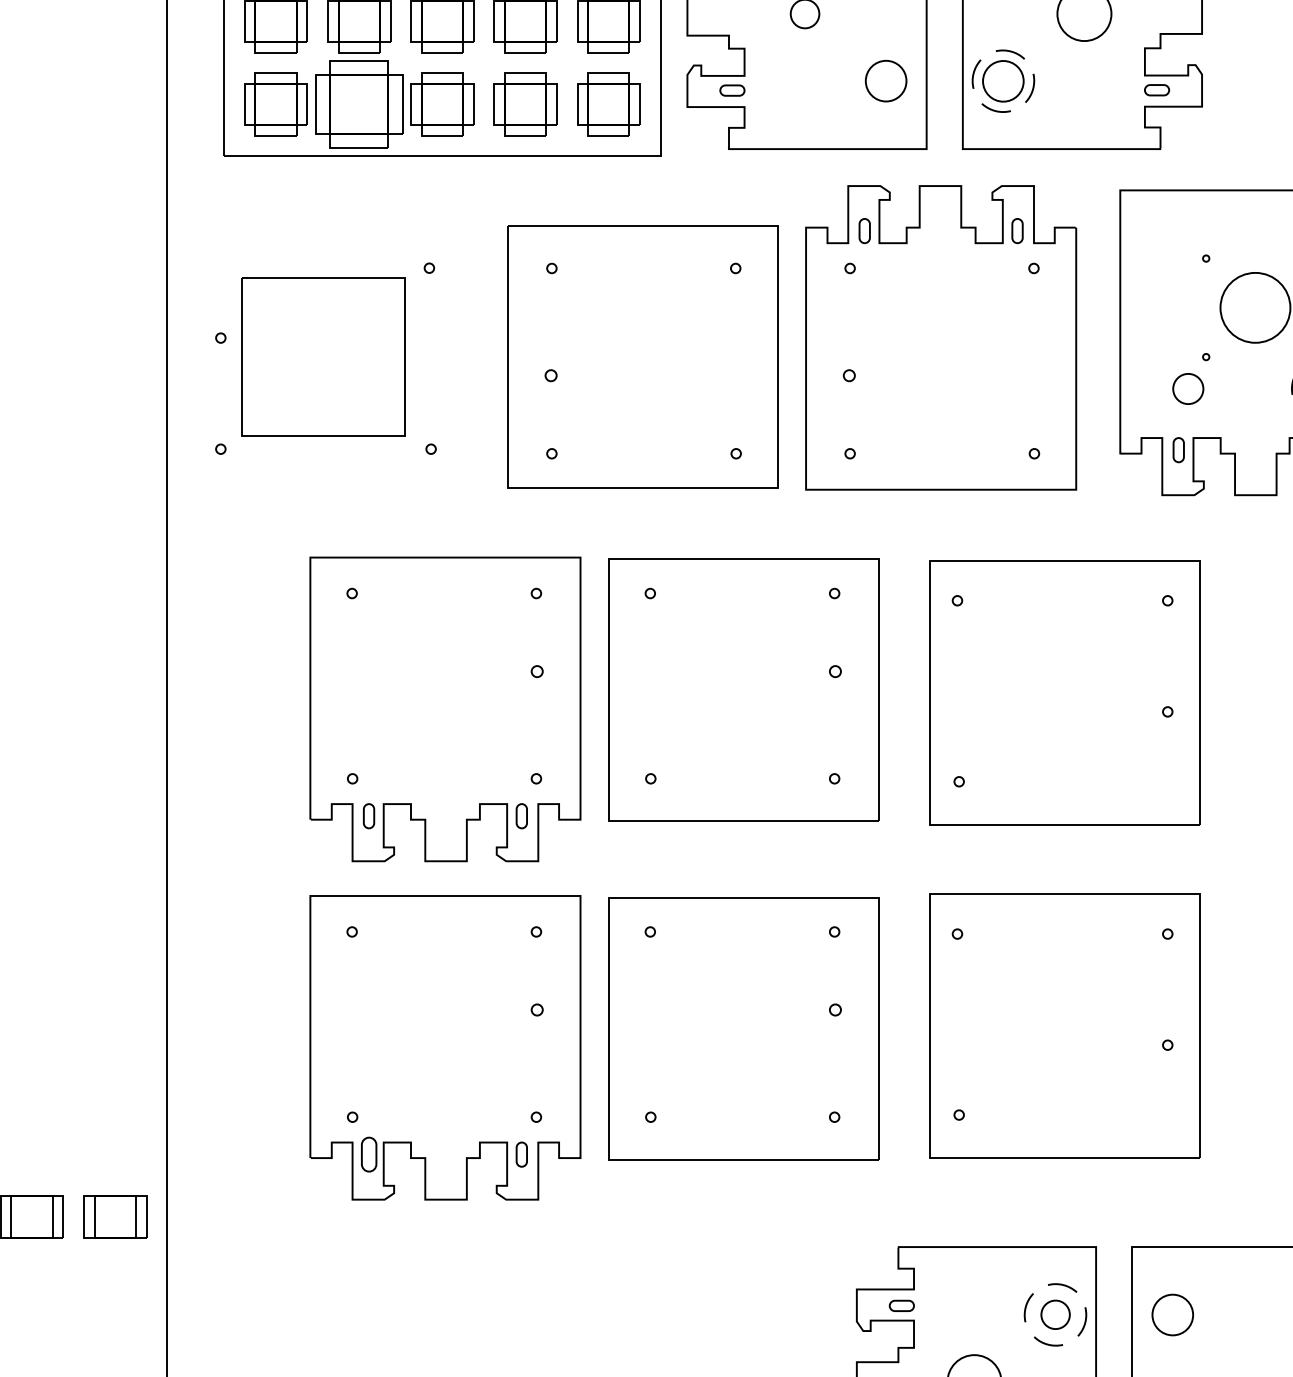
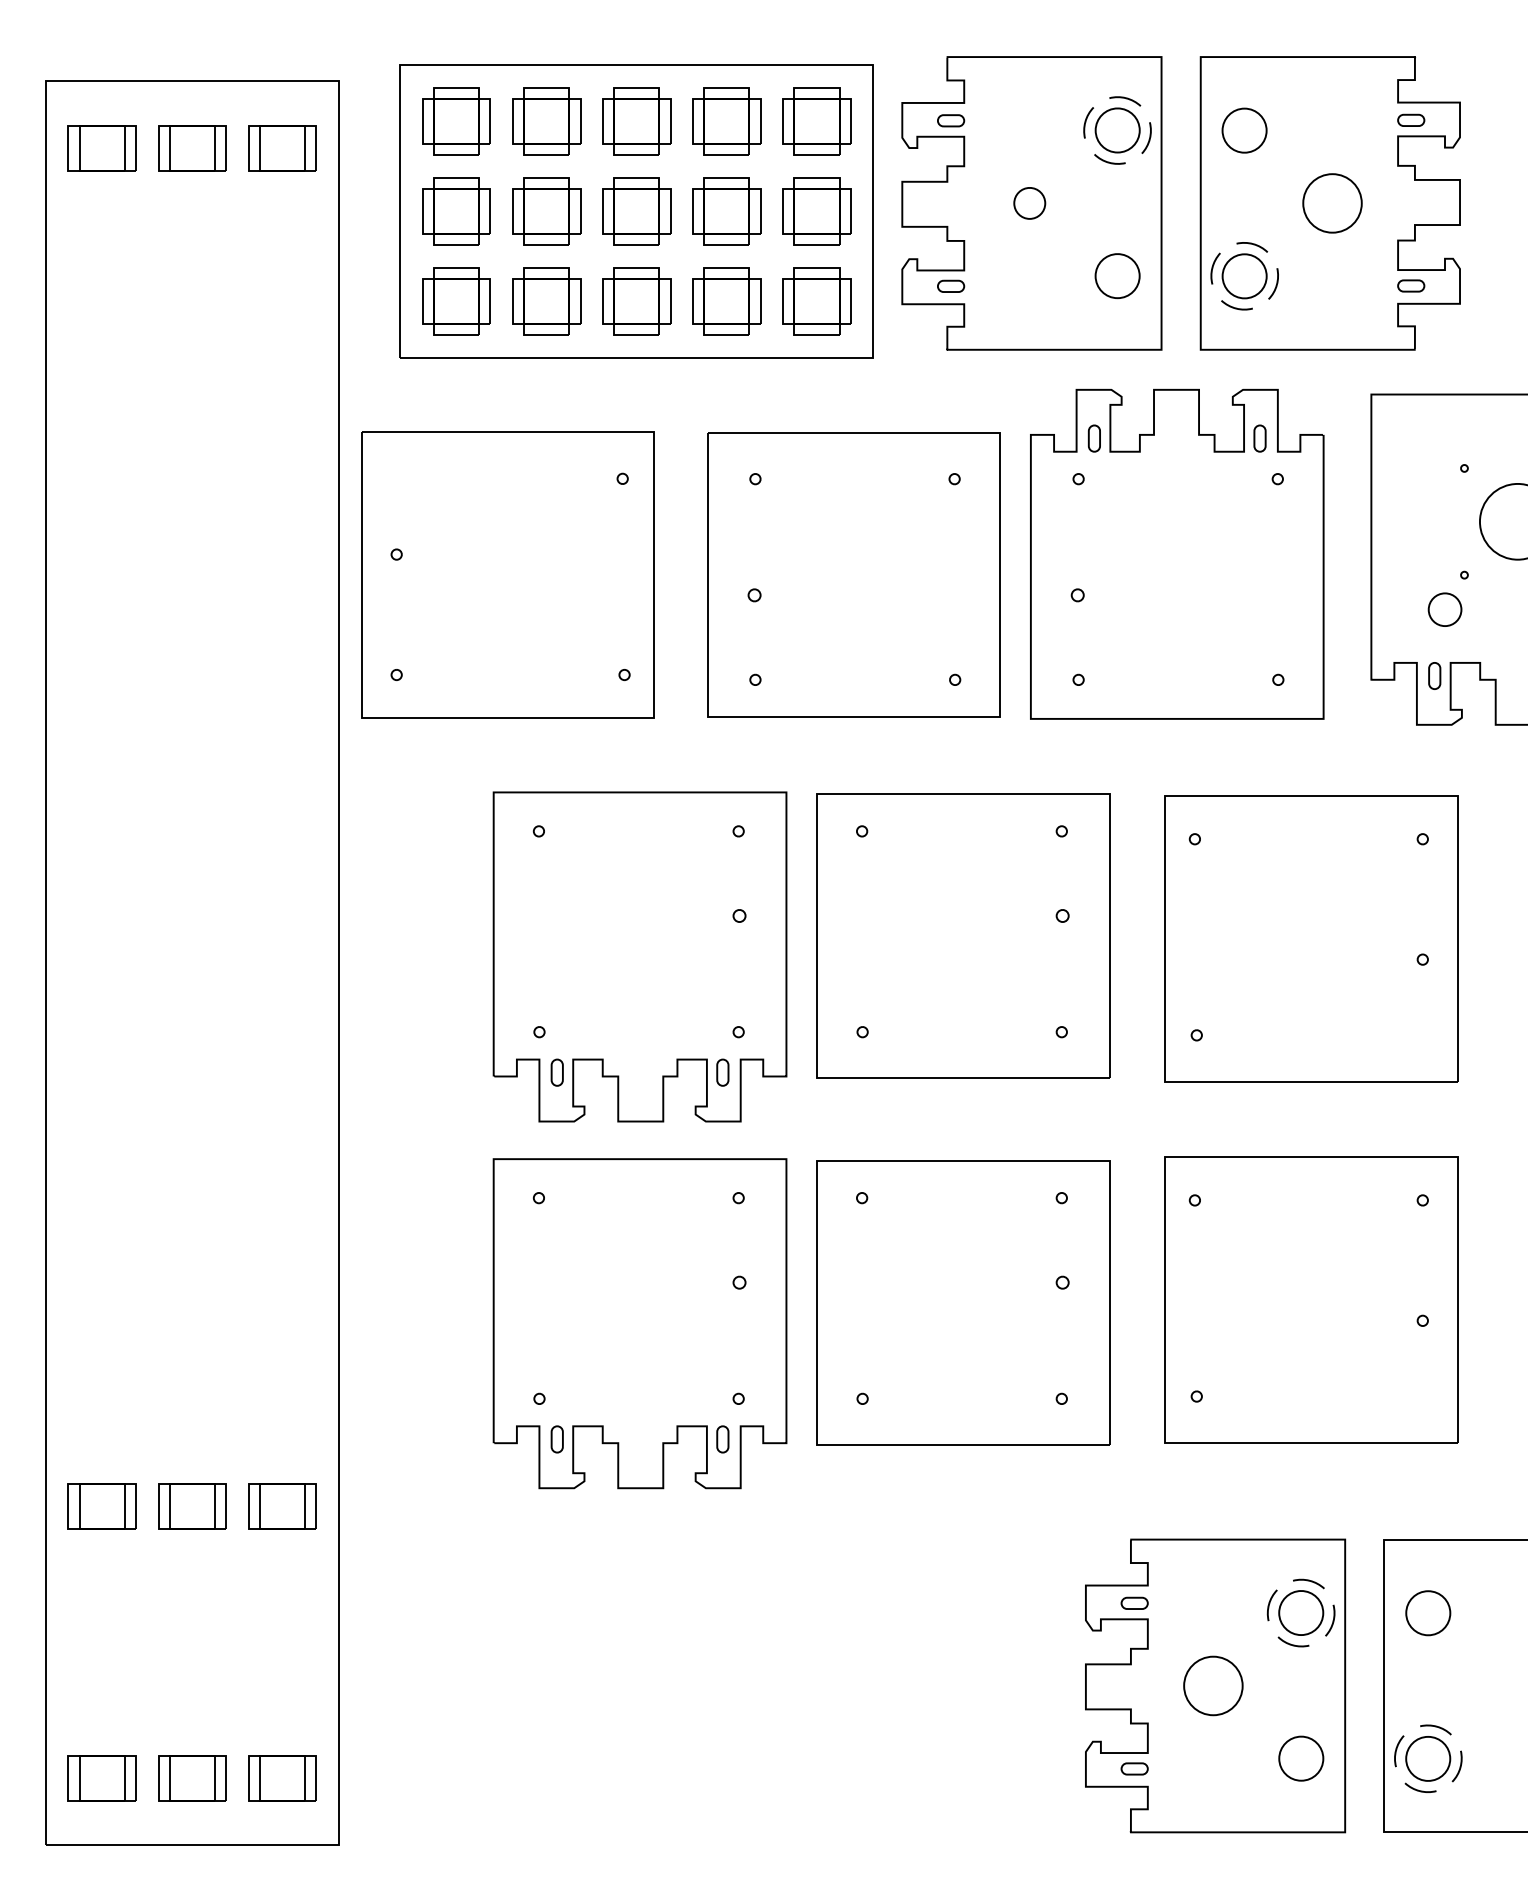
part: (359, 104) -> (546, 301), size x0.71
part: (323, 356) -> (507, 574), size x1.67
part: (368, 1154) -> (556, 1439), size x0.71
part: (1055, 1314) -> (1301, 1612), size x1.43

